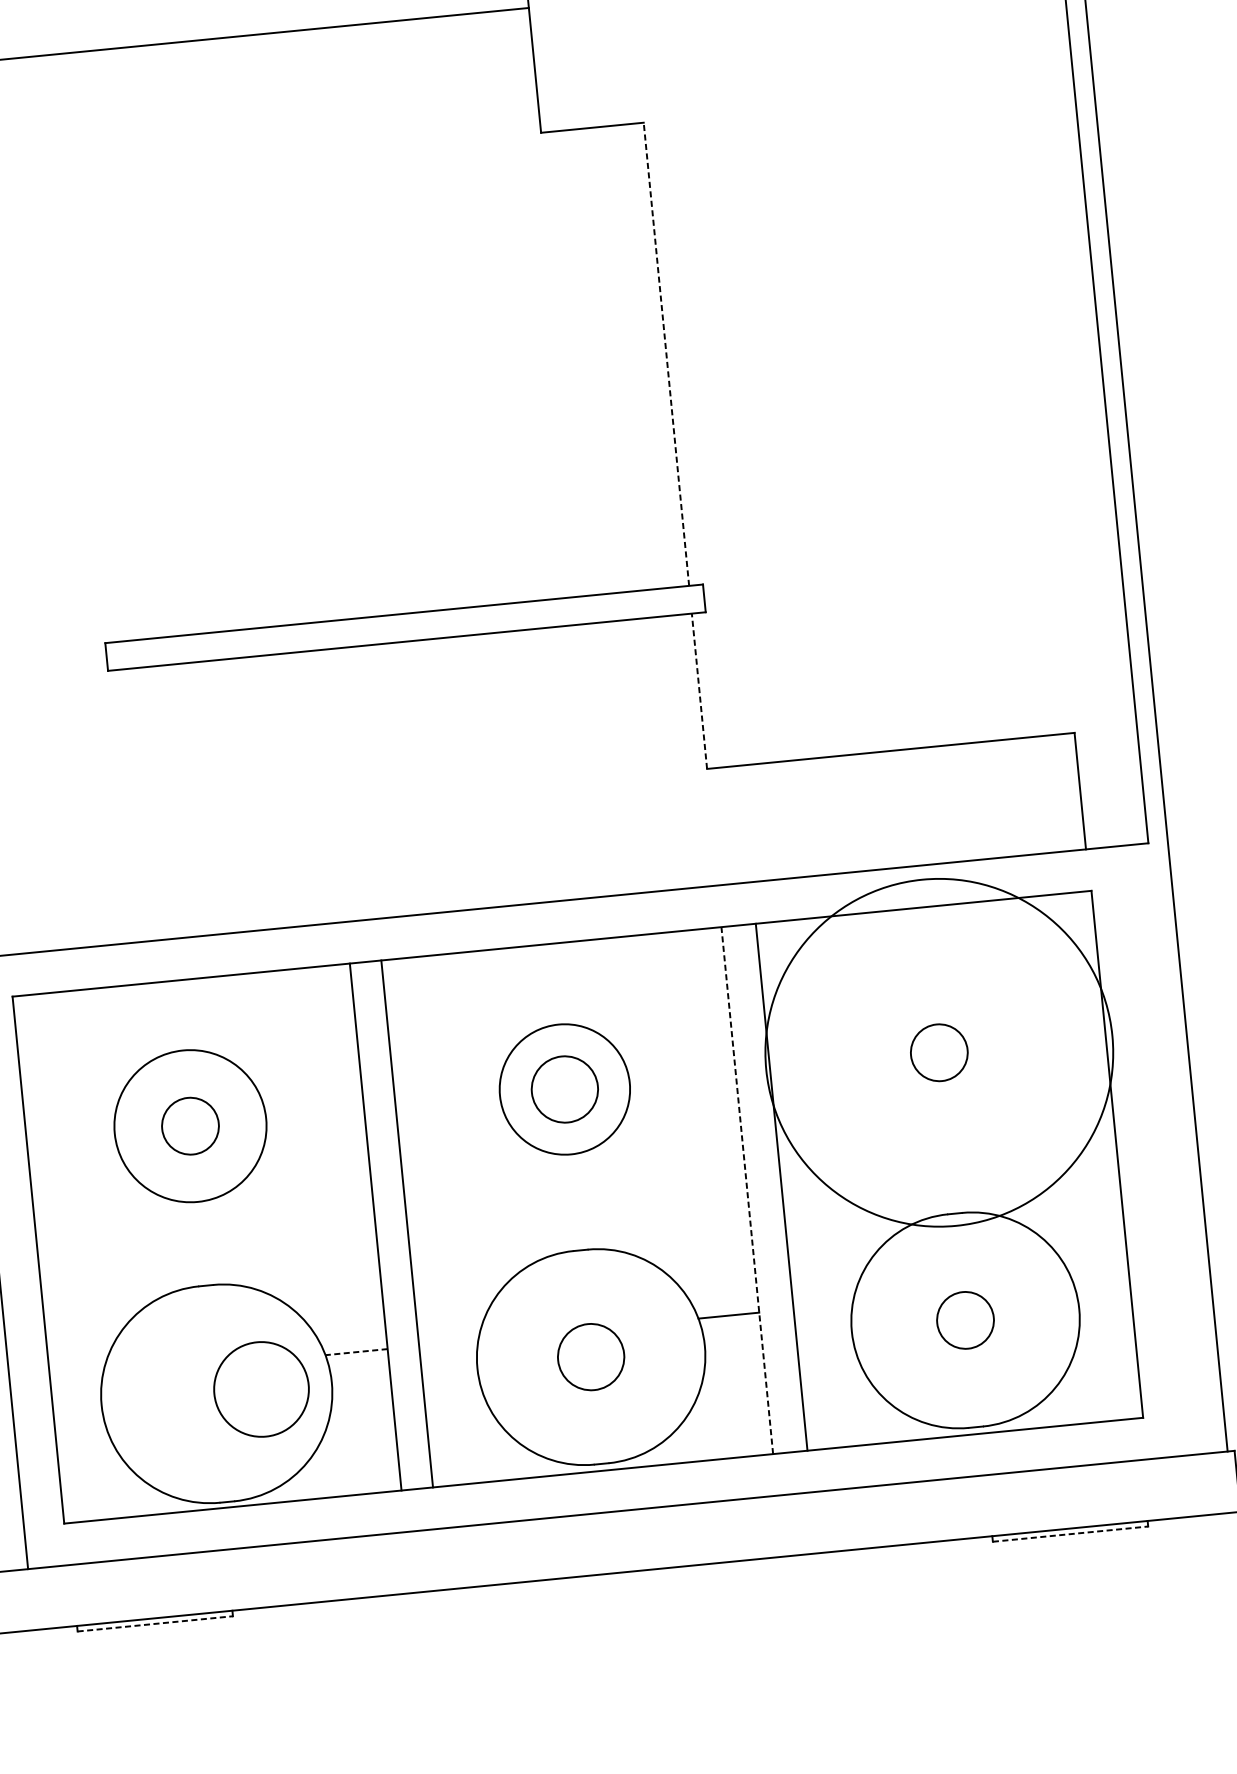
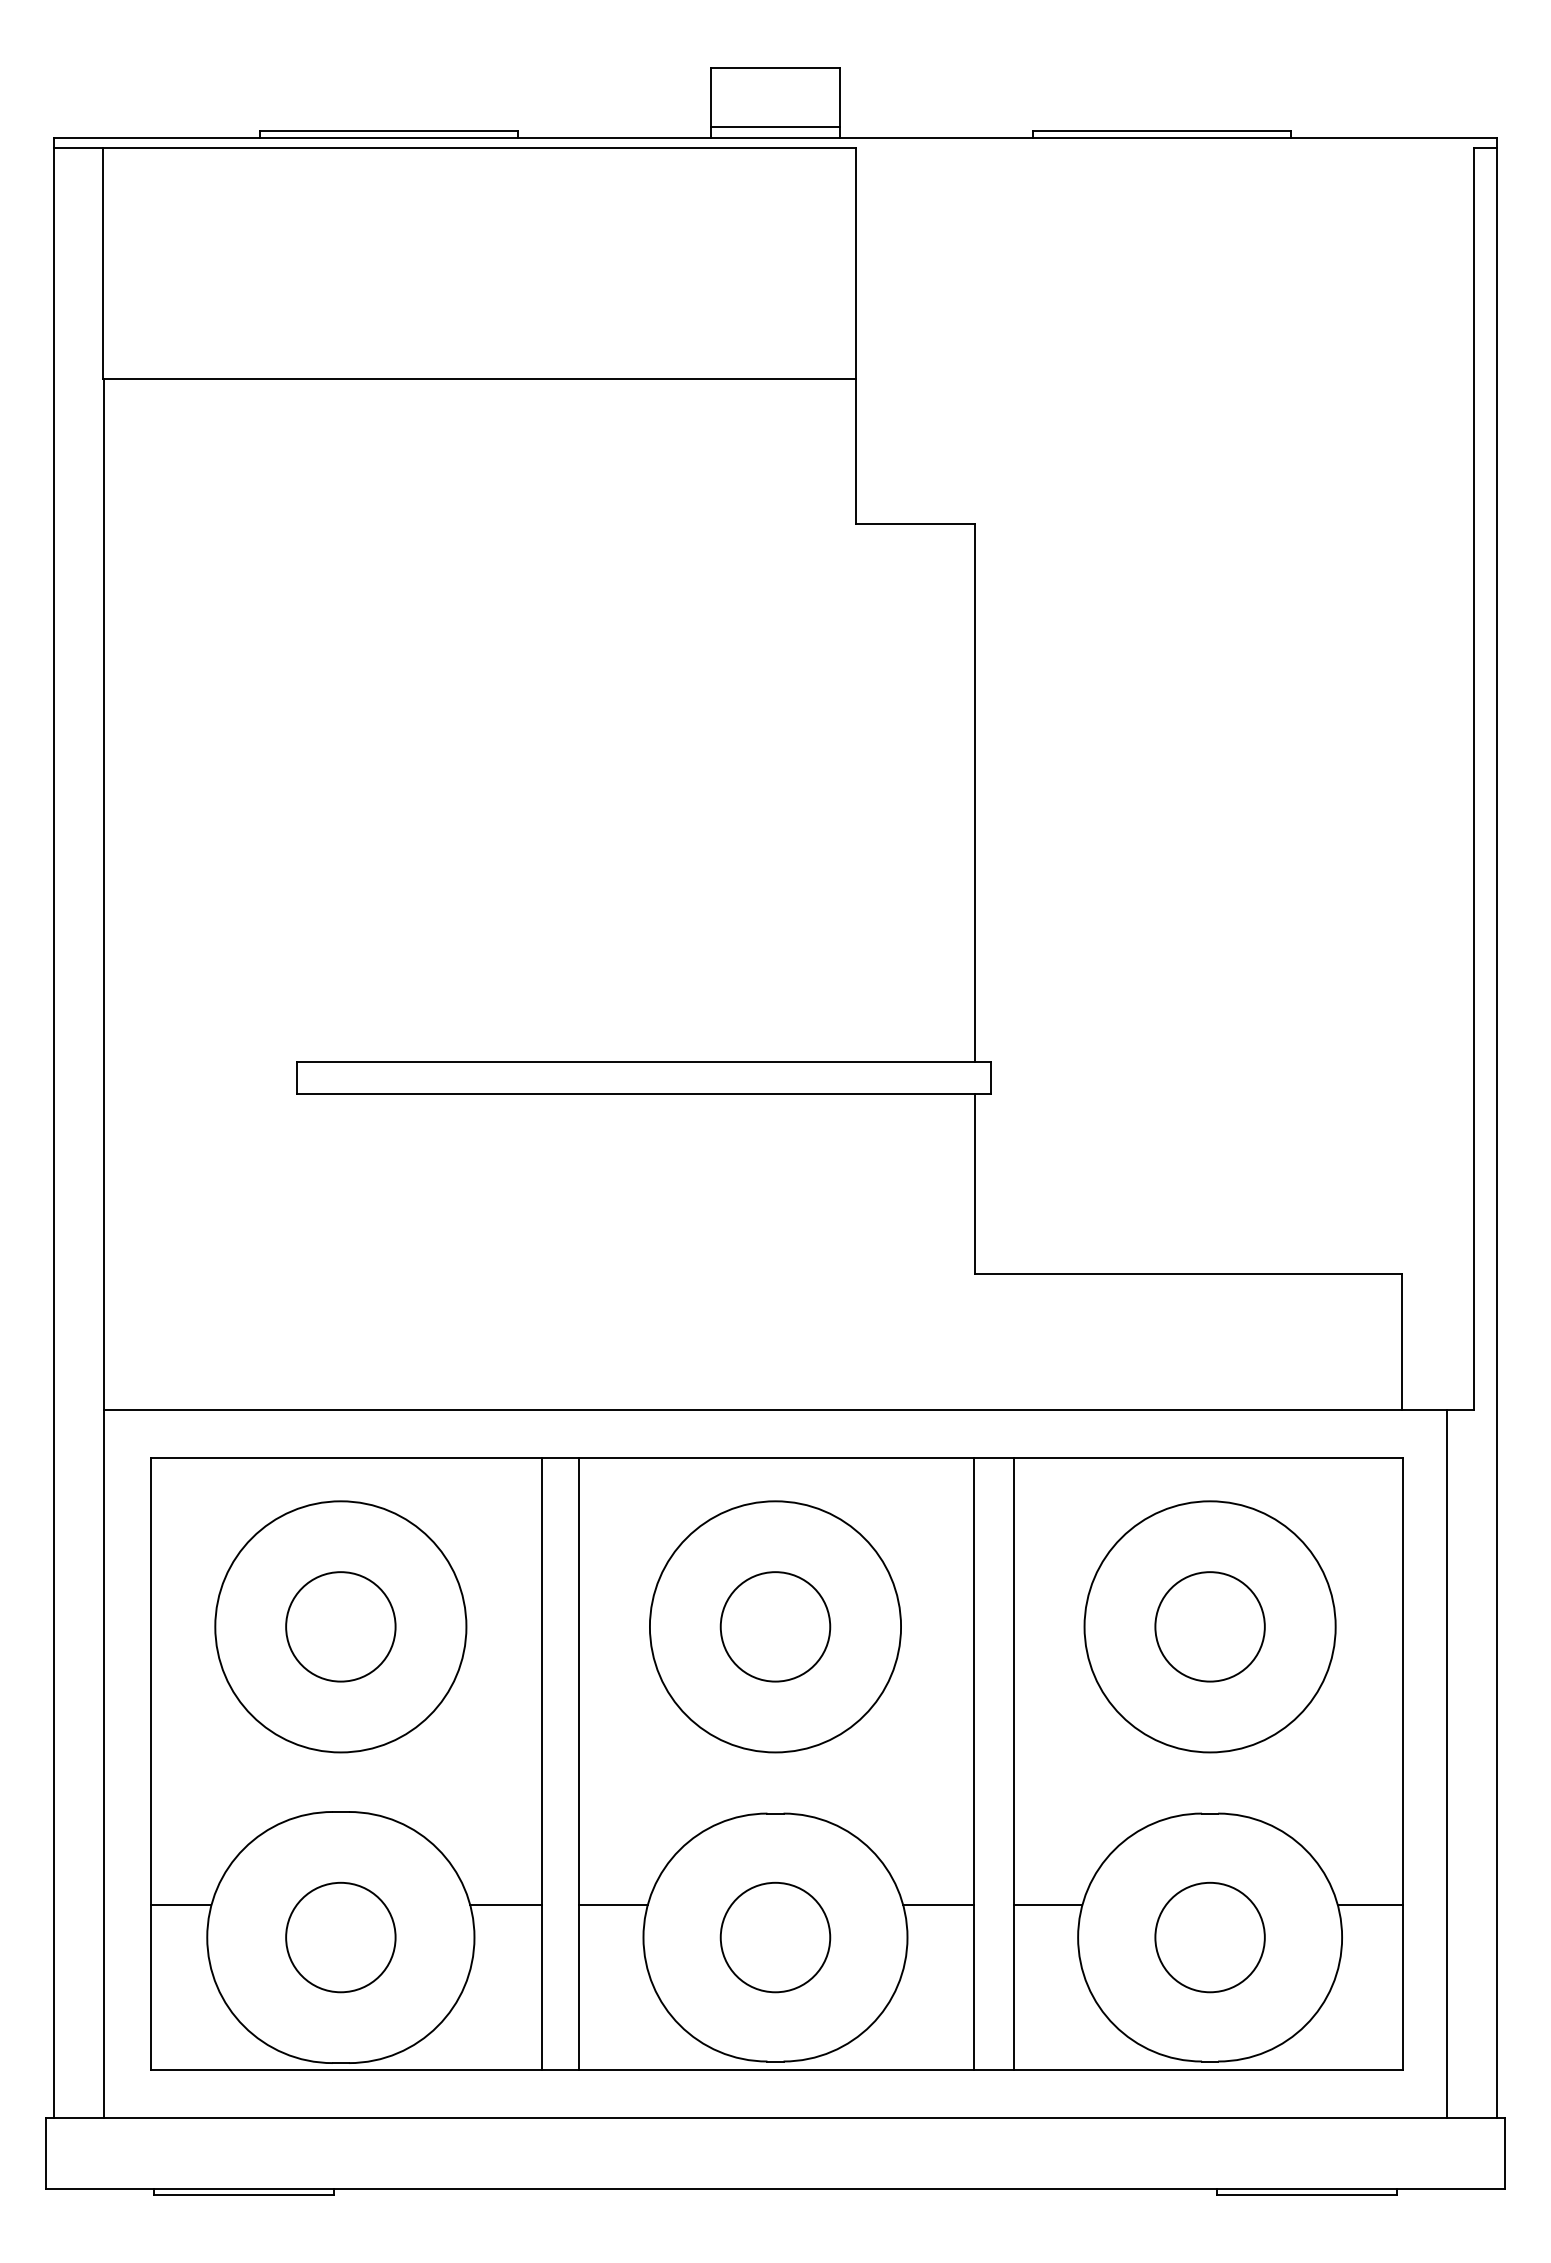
line: (666, 354) -> (975, 793), dashed -> solid
line: (699, 690) -> (975, 1183), dashed -> solid
circle: (938, 1052) -> (1209, 1626), size x0.62
circle: (938, 1052) -> (1209, 1626), size x1.67
circle: (564, 1089) -> (775, 1626), size x1.43
circle: (564, 1089) -> (775, 1626), size x1.67
circle: (190, 1125) -> (340, 1626), size x1.43
circle: (190, 1125) -> (340, 1626), size x1.67
line: (1154, 1150) -> (1446, 1763), added
line: (747, 1190) -> (973, 1763), dashed -> solid
line: (1101, 1279) -> (1370, 1905), added
line: (822, 1306) -> (1047, 1905), added
circle: (965, 1320) -> (1209, 1937), size x1.67
line: (448, 1343) -> (612, 1905), added
line: (355, 1352) -> (505, 1905), dashed -> solid
circle: (591, 1357) -> (775, 1937), size x1.43
line: (75, 1379) -> (180, 1905), added
circle: (261, 1389) -> (340, 1937), moved
line: (1071, 1534) -> (1307, 2195), dashed -> solid
line: (155, 1624) -> (244, 2195), dashed -> solid

